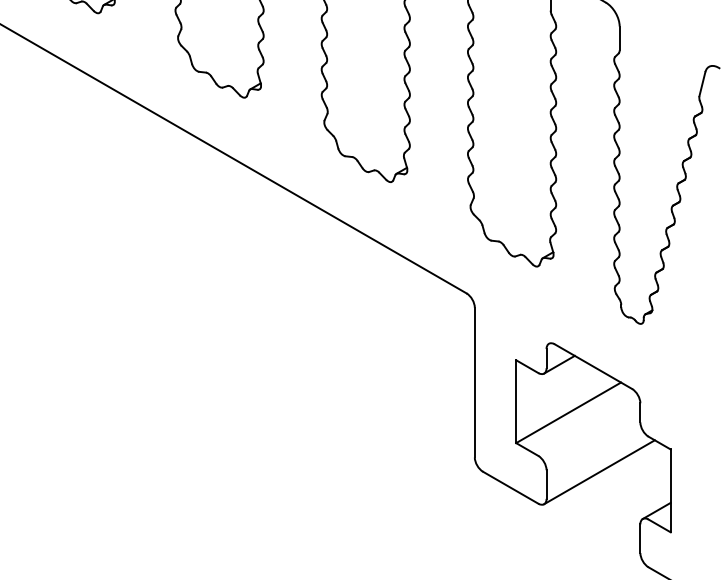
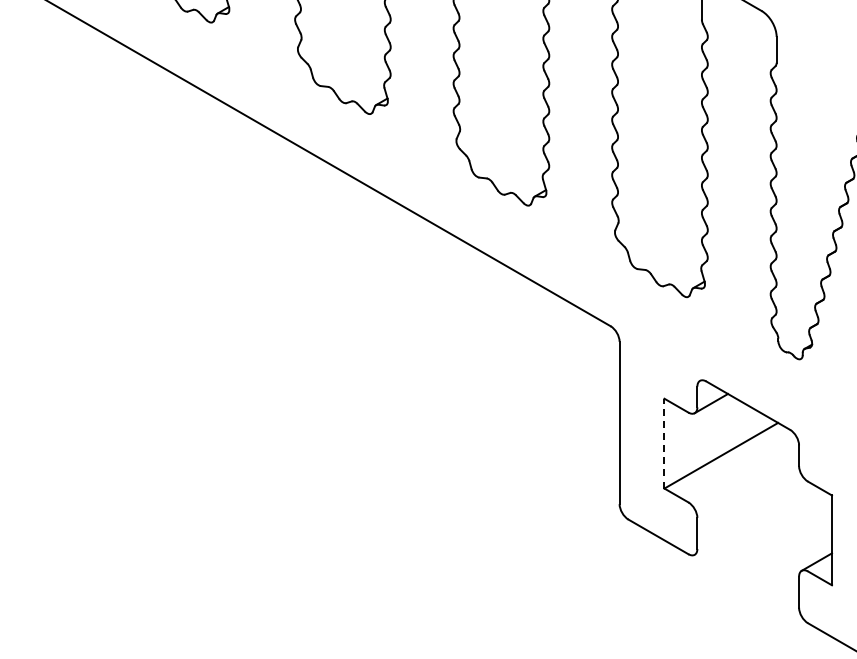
line: (516, 401) -> (664, 443), solid -> dashed
line: (599, 471) -> (754, 519), removed

